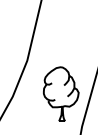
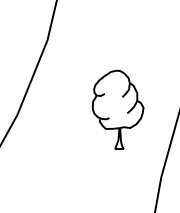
part: (61, 93) -> (118, 108), size x0.7

